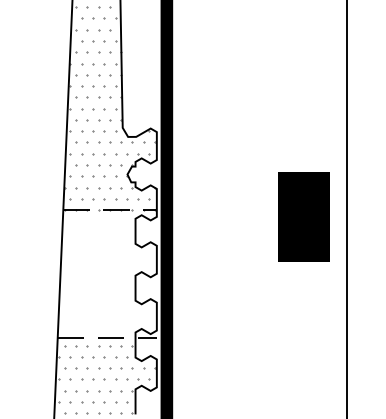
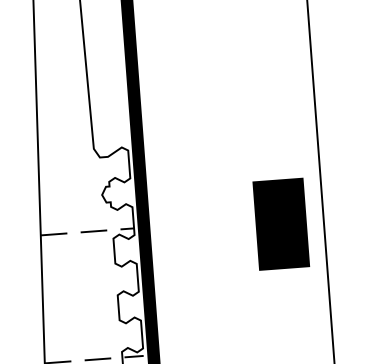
hatch: (109, 108) -> (79, 130), removed

